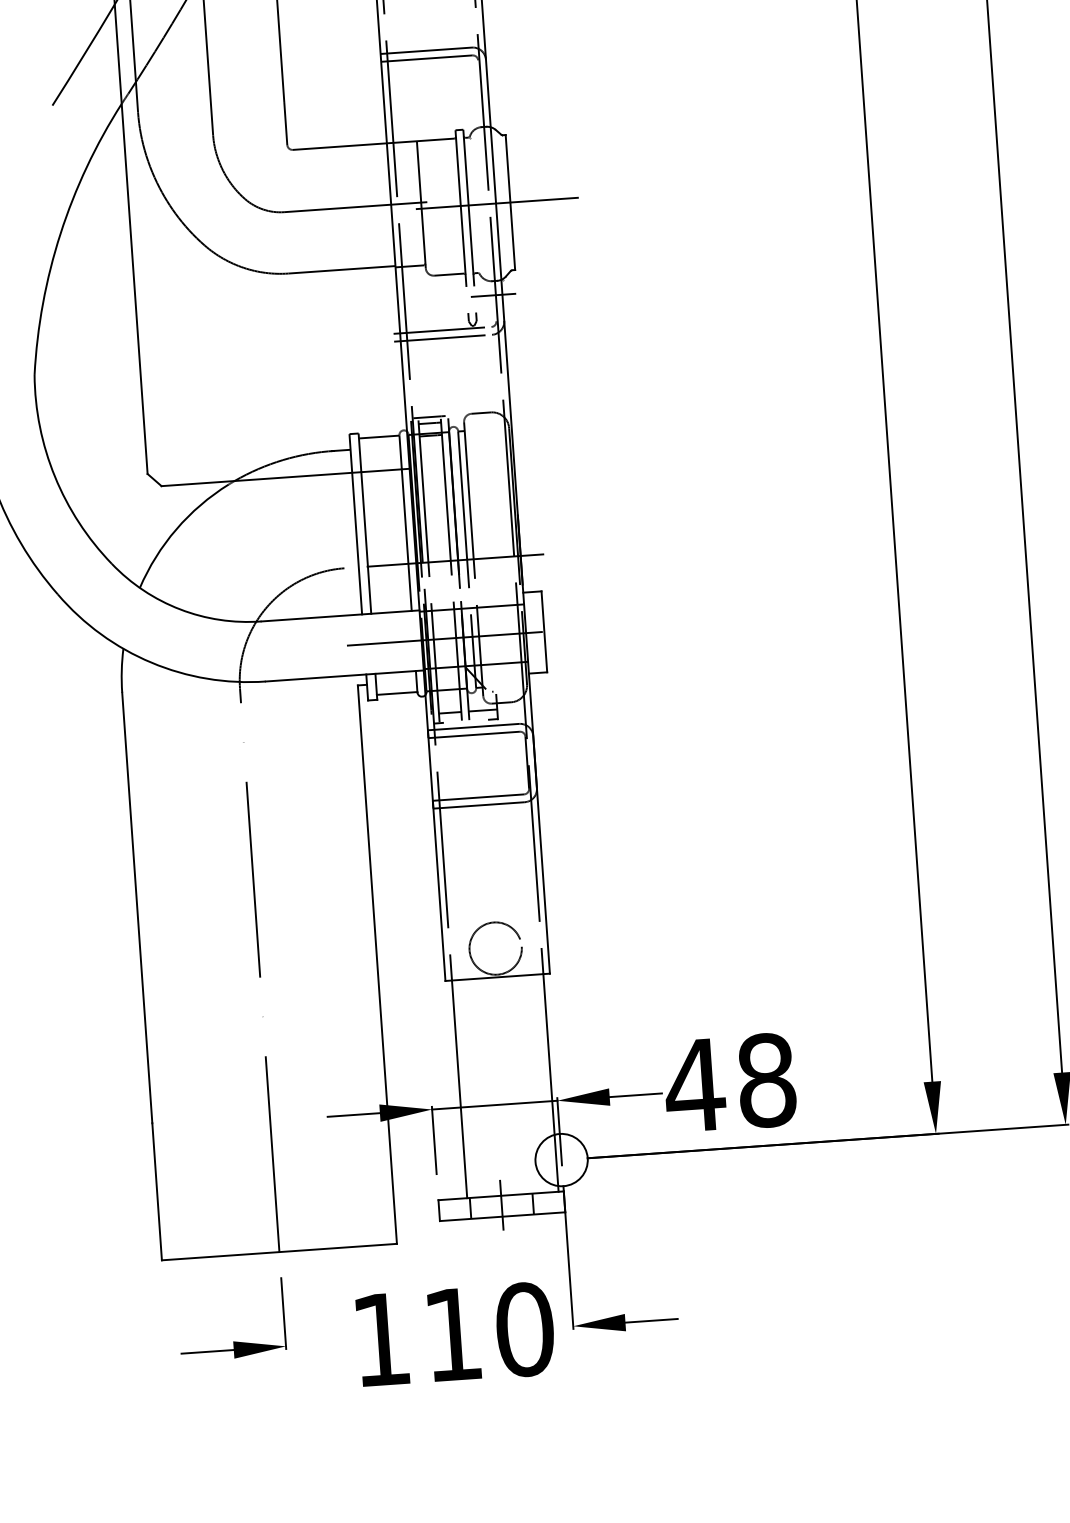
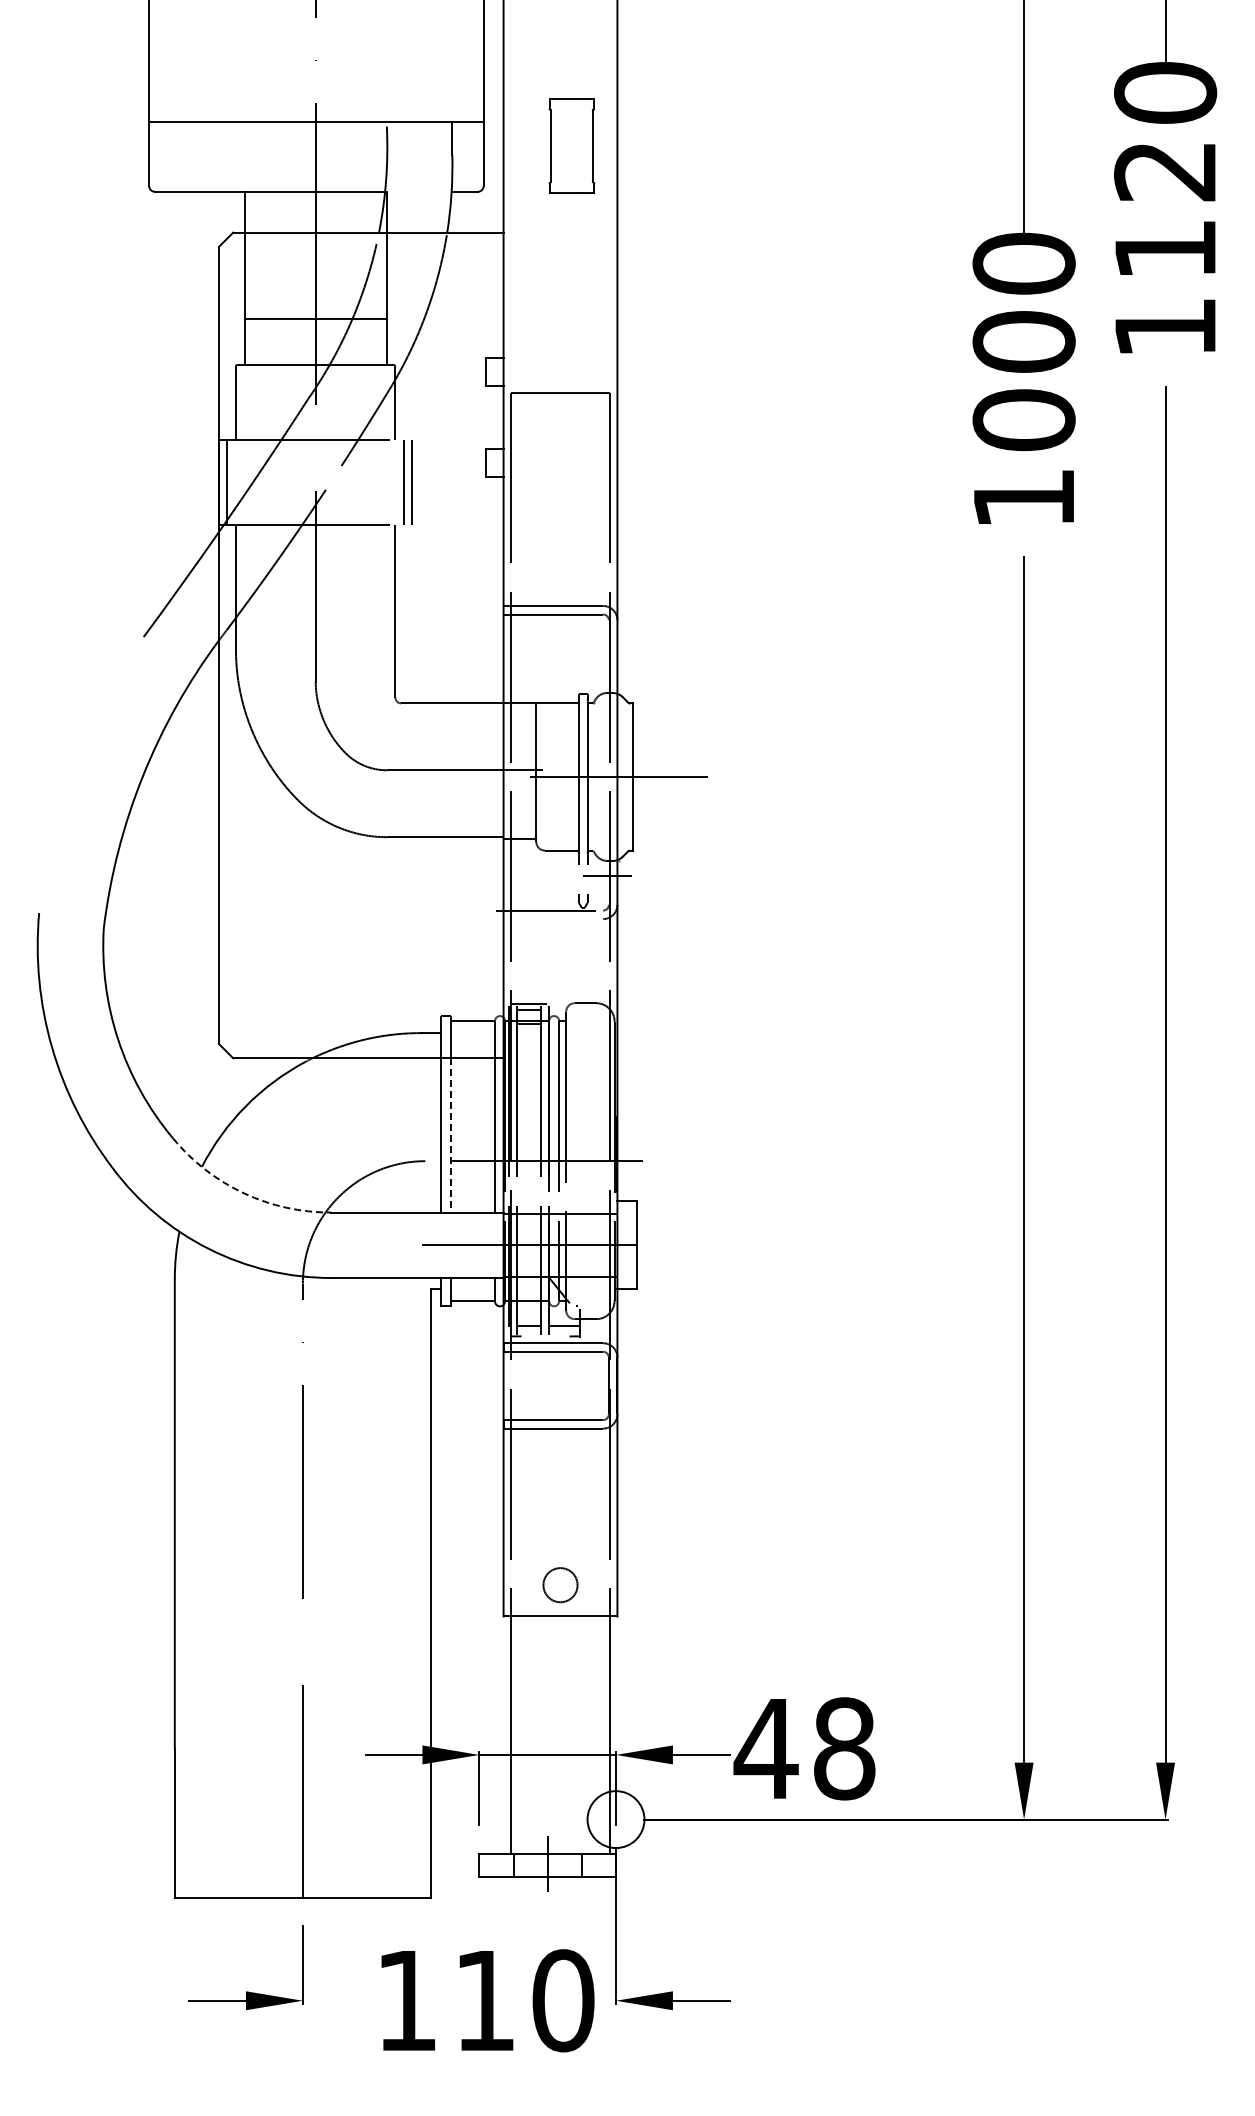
line: (440, 338) -> (546, 919), removed
line: (365, 543) -> (450, 1135), solid -> dashed
arc: (180, 609) -> (244, 1193), solid -> dashed
circle: (495, 947) -> (560, 1584), size x0.6

